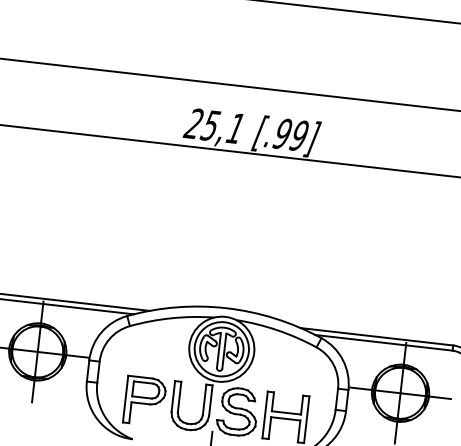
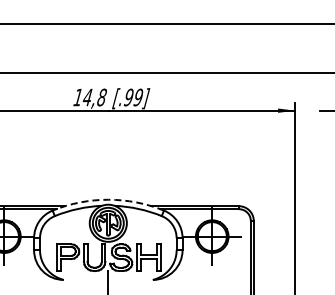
text: (213, 126) -> (89, 97), 25,1 -> 14,8
arc: (226, 307) -> (108, 199), solid -> dashed

